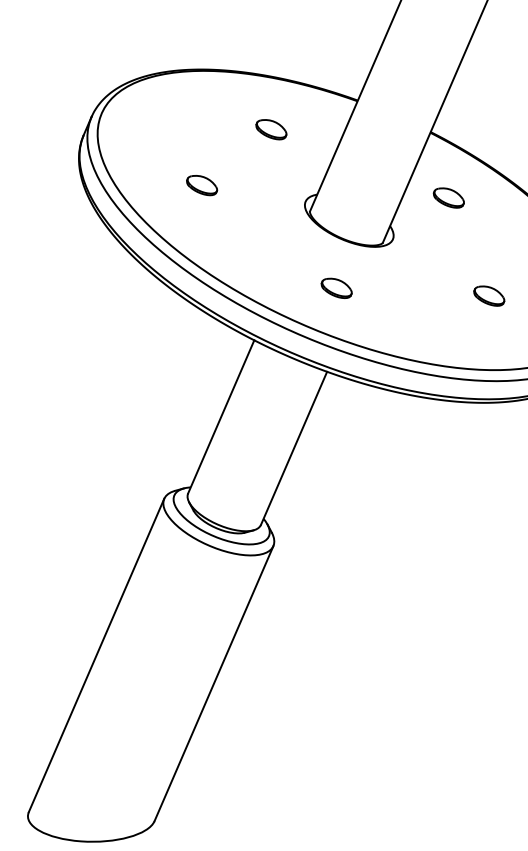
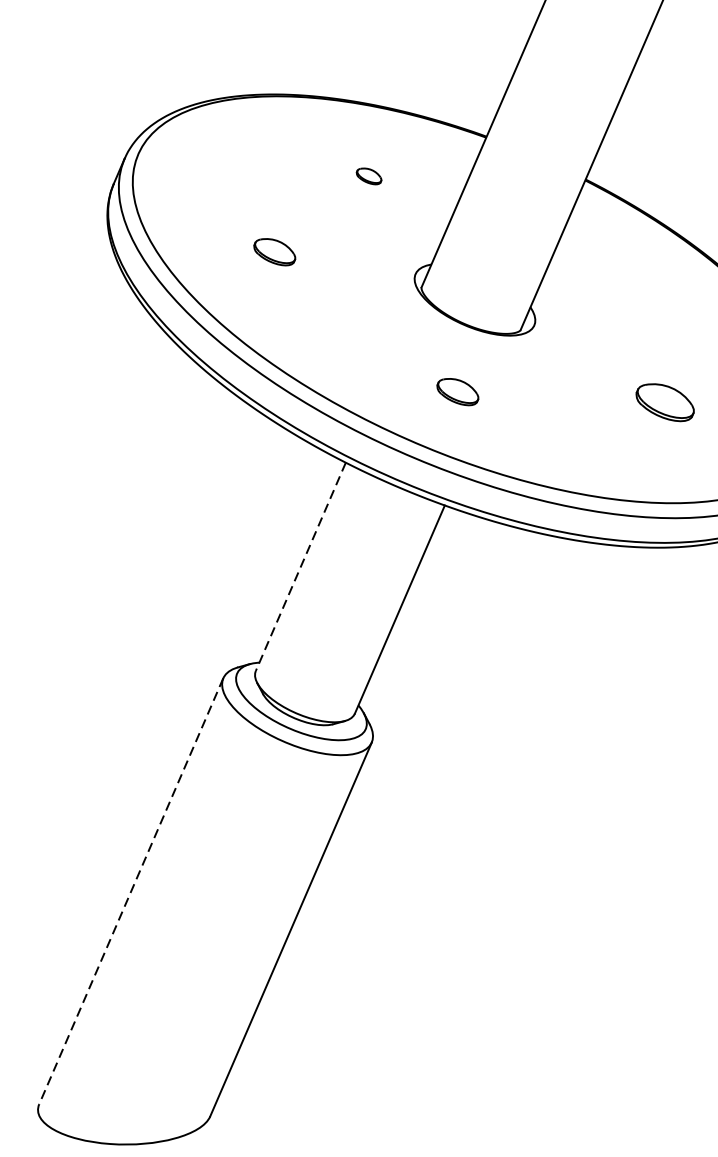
part: (271, 129) -> (369, 175), size x0.6
part: (448, 197) -> (609, 268), removed
part: (489, 295) -> (665, 401), size x1.4
line: (221, 417) -> (301, 567), solid -> dashed
line: (96, 655) -> (131, 891), solid -> dashed

